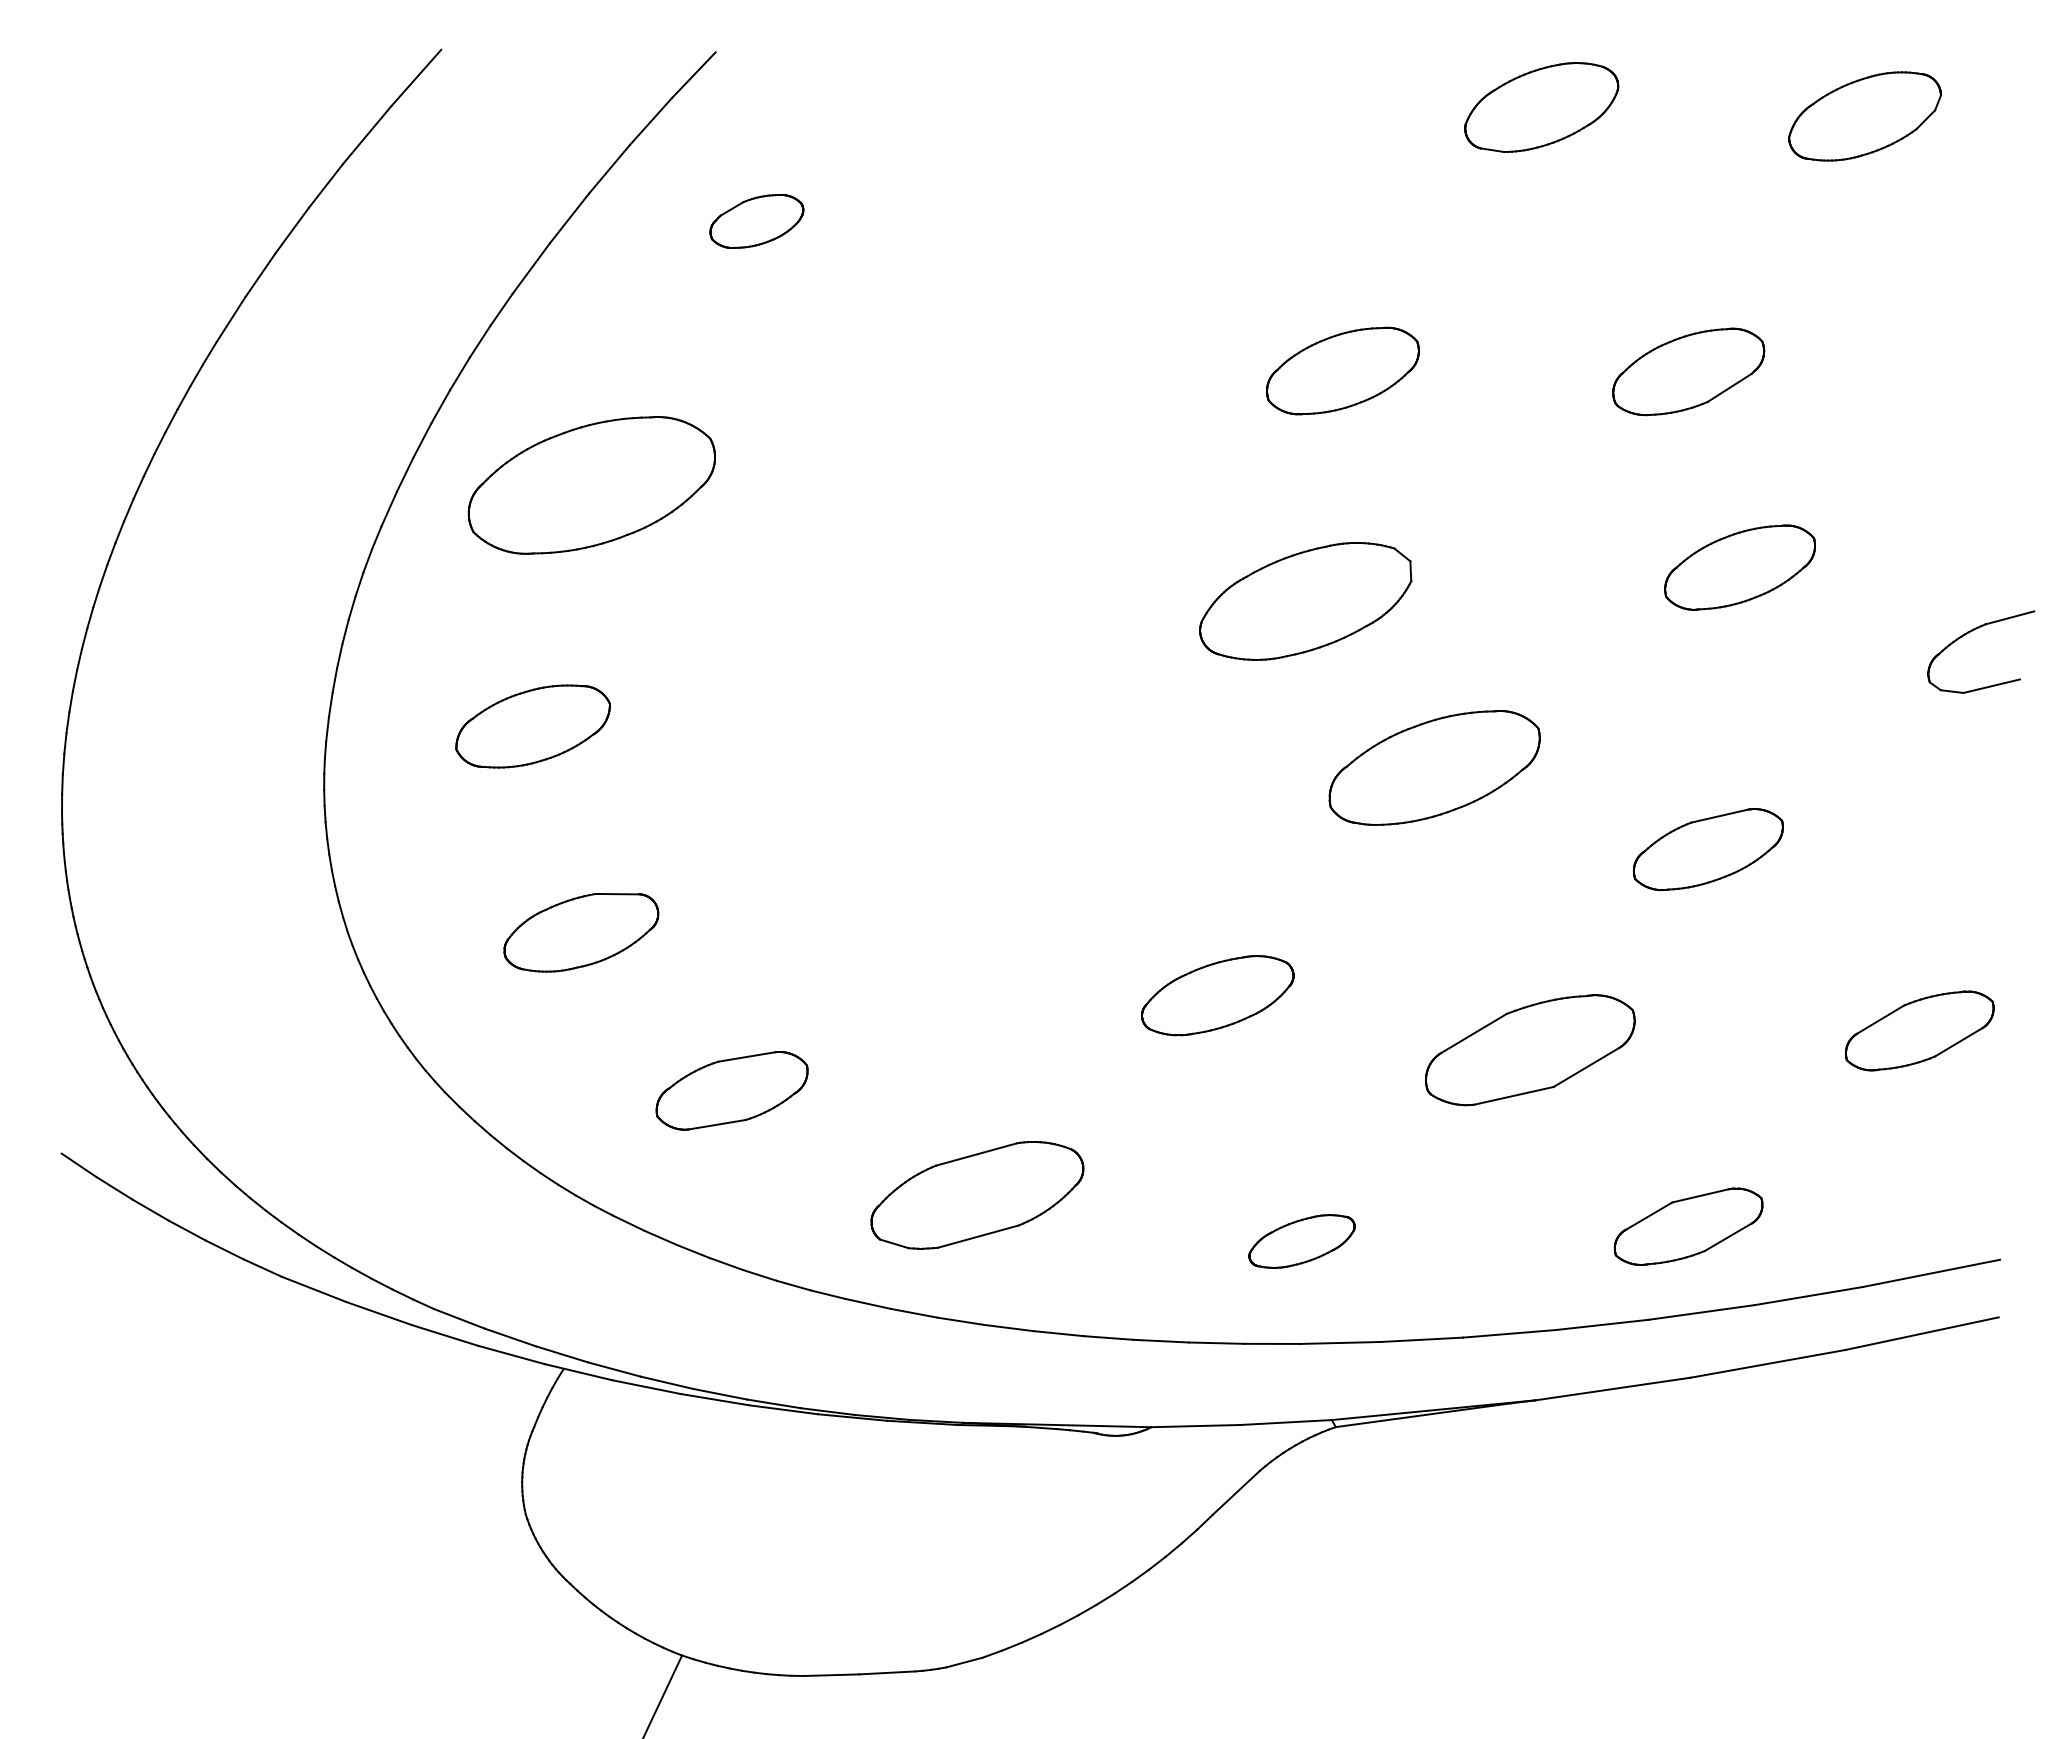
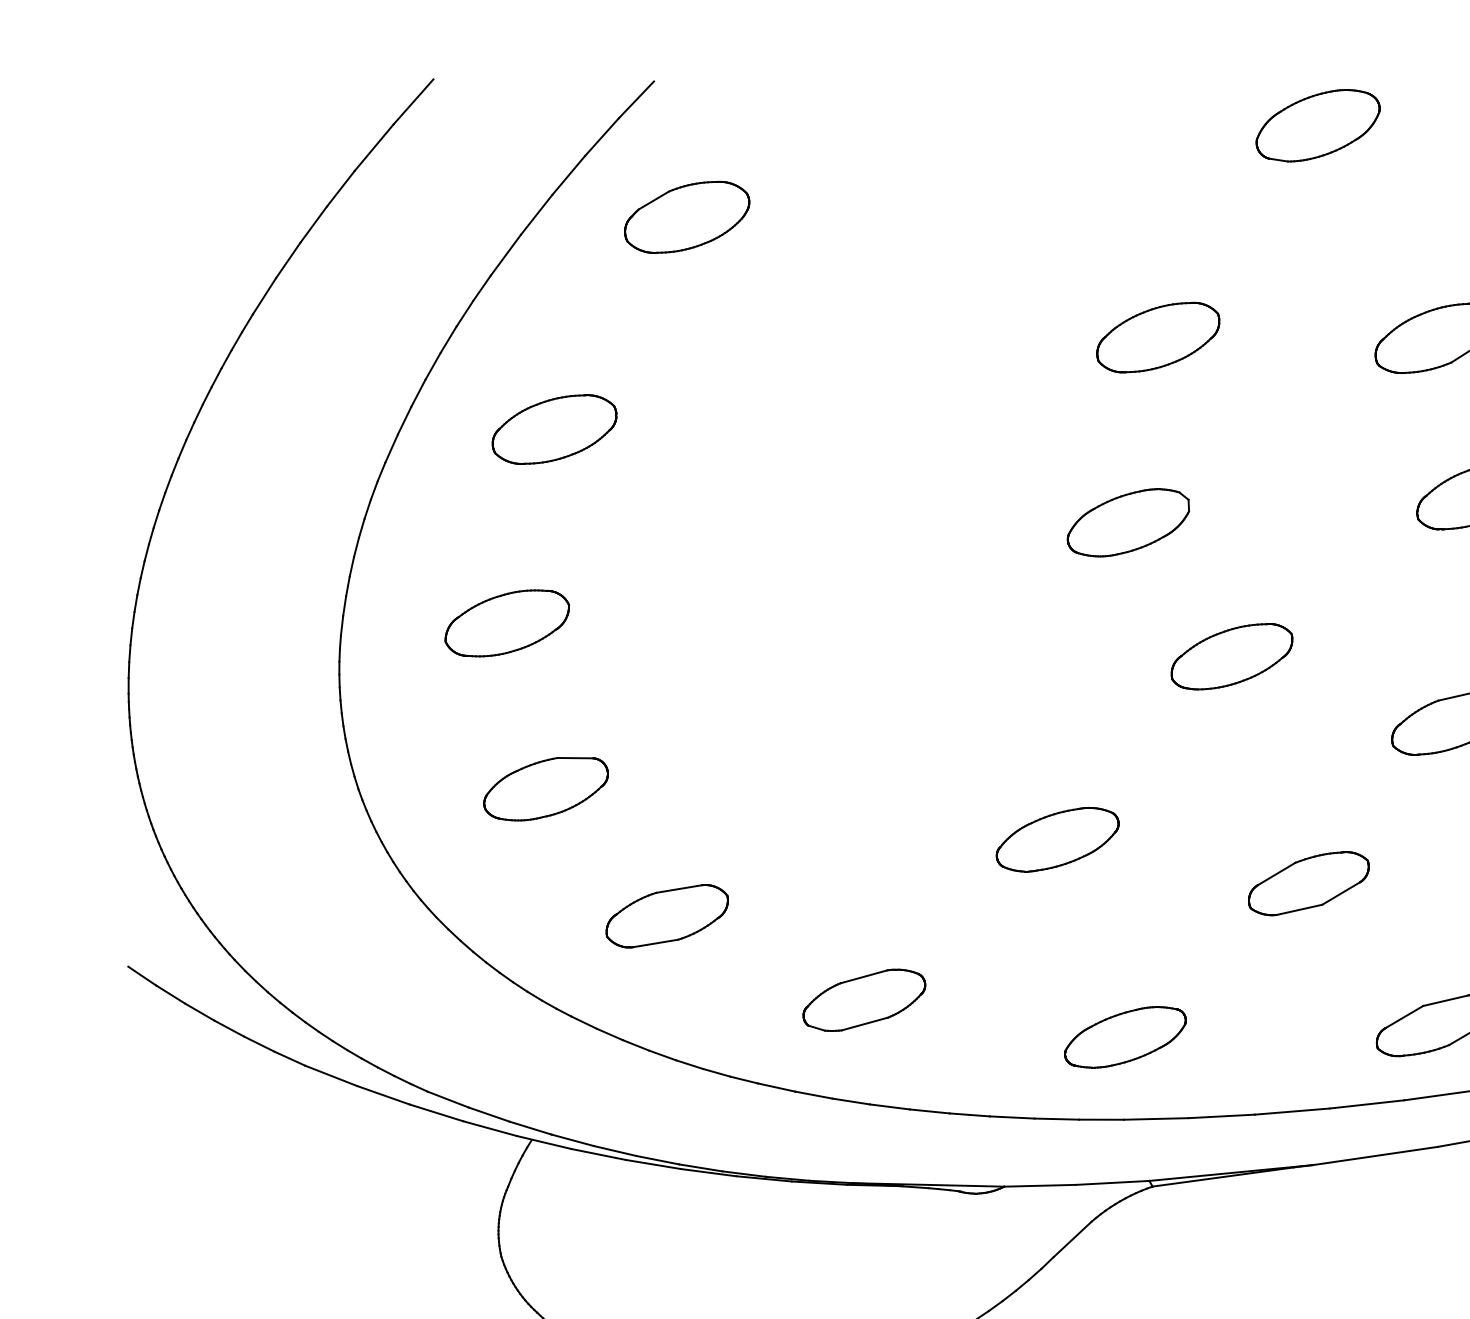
part: (756, 221) -> (686, 217), size x1.67
part: (591, 485) -> (554, 429), size x0.62
part: (1305, 601) -> (1128, 522), size x0.71
part: (1434, 767) -> (1231, 656), size x0.71
part: (1529, 1050) -> (1308, 883), size x0.71
part: (976, 1195) -> (863, 1000), size x0.71
part: (1301, 1241) -> (1125, 1037), size x1.43

